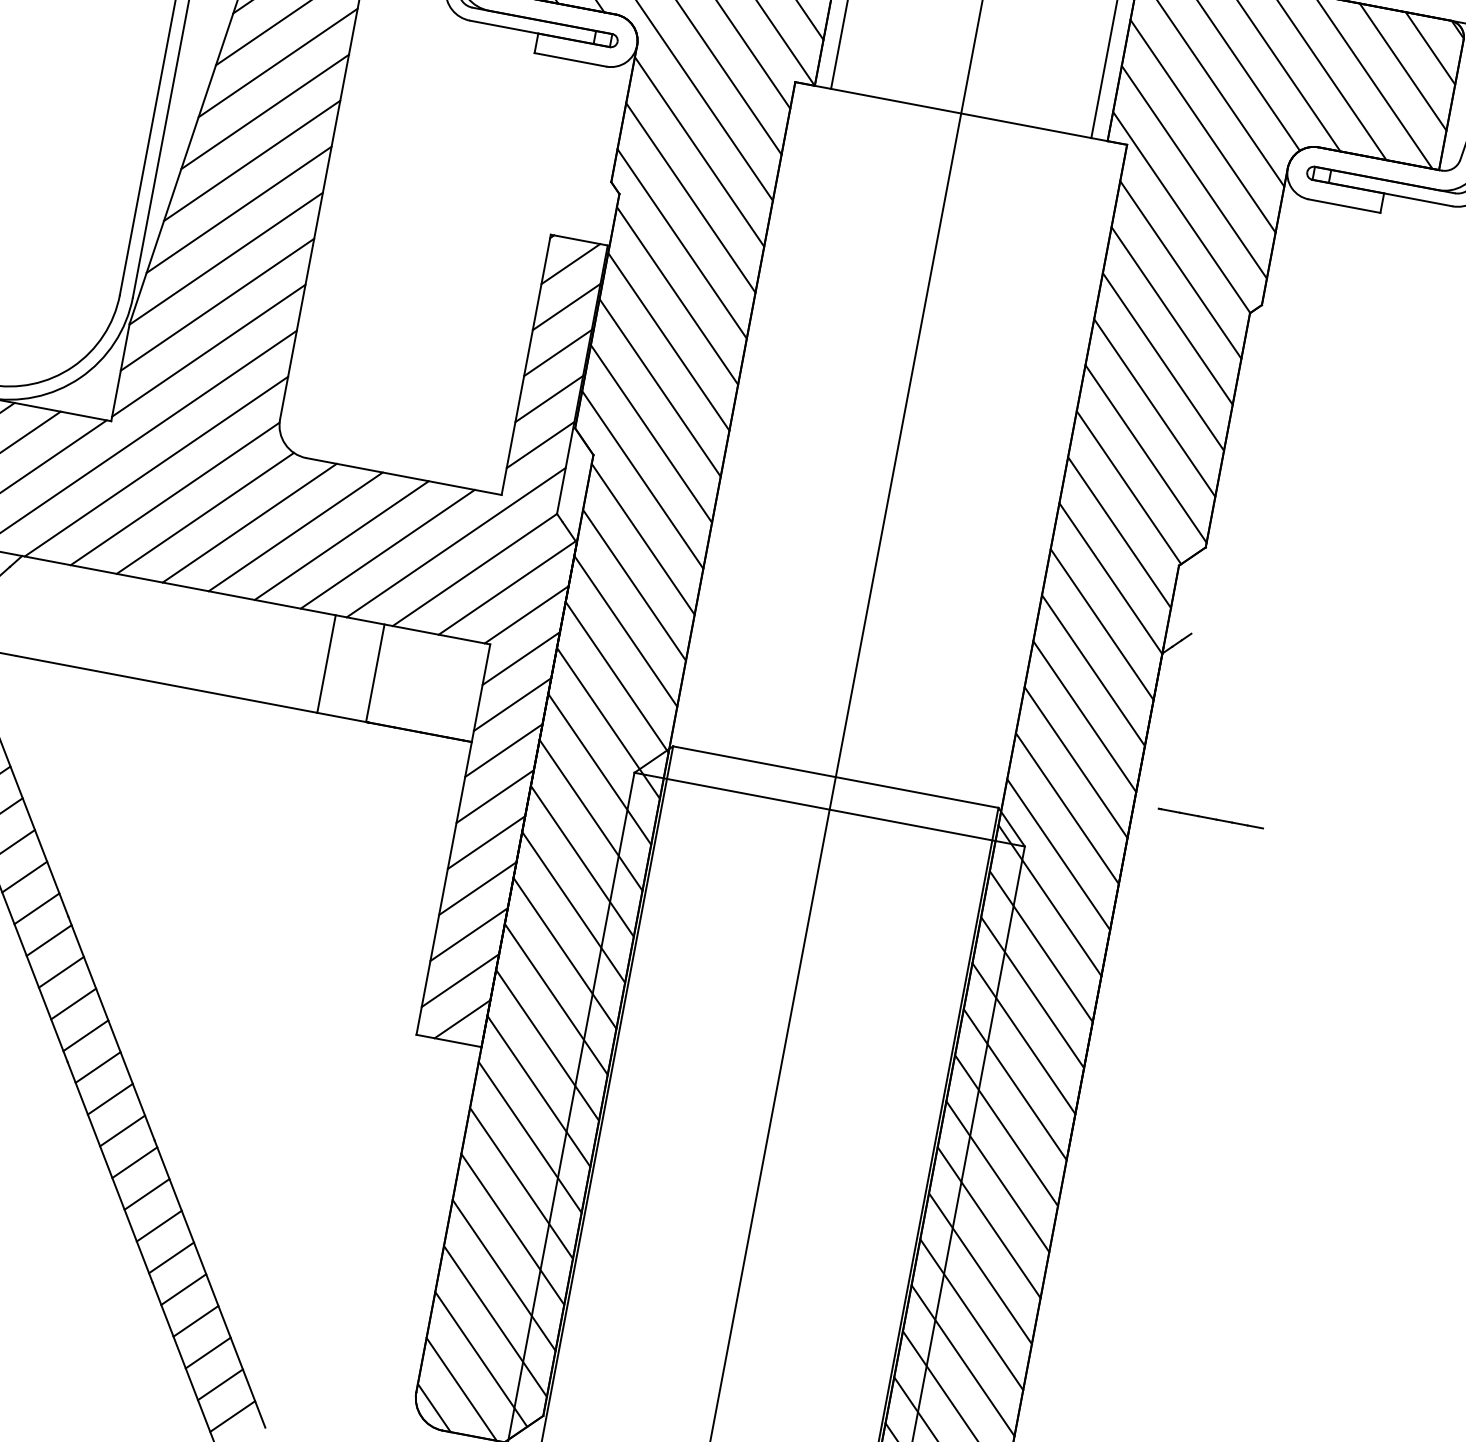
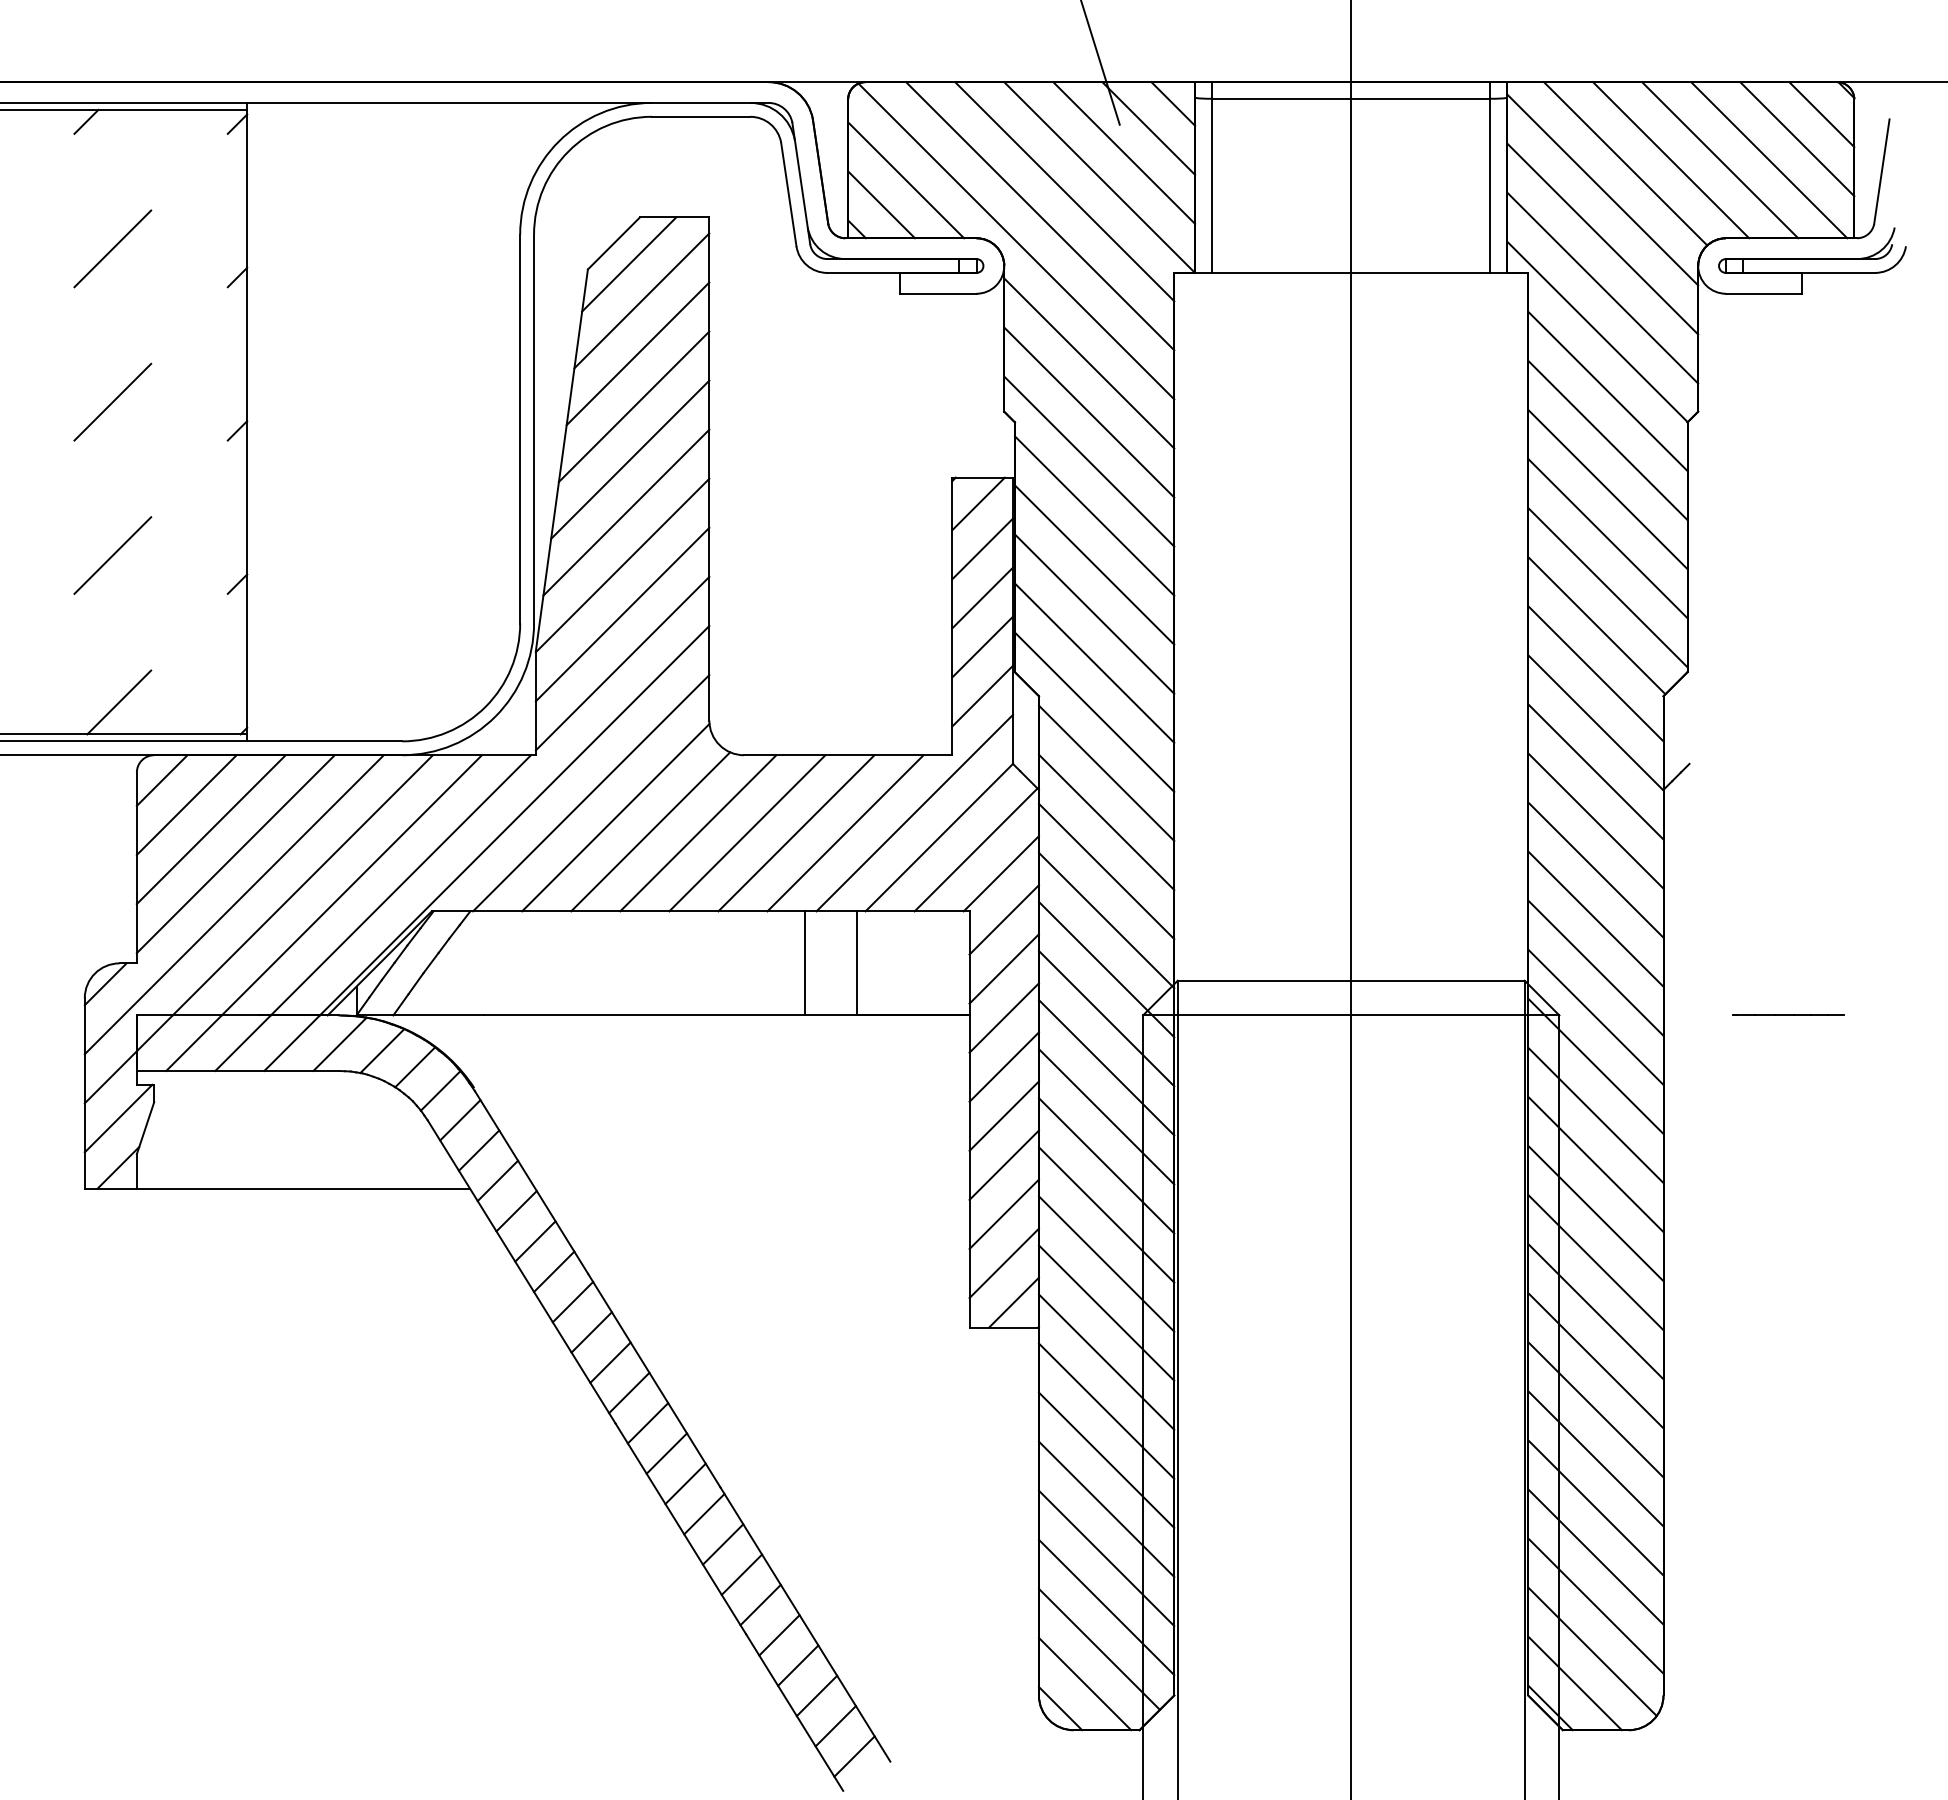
line: (1211, 817) -> (1788, 1014), moved

